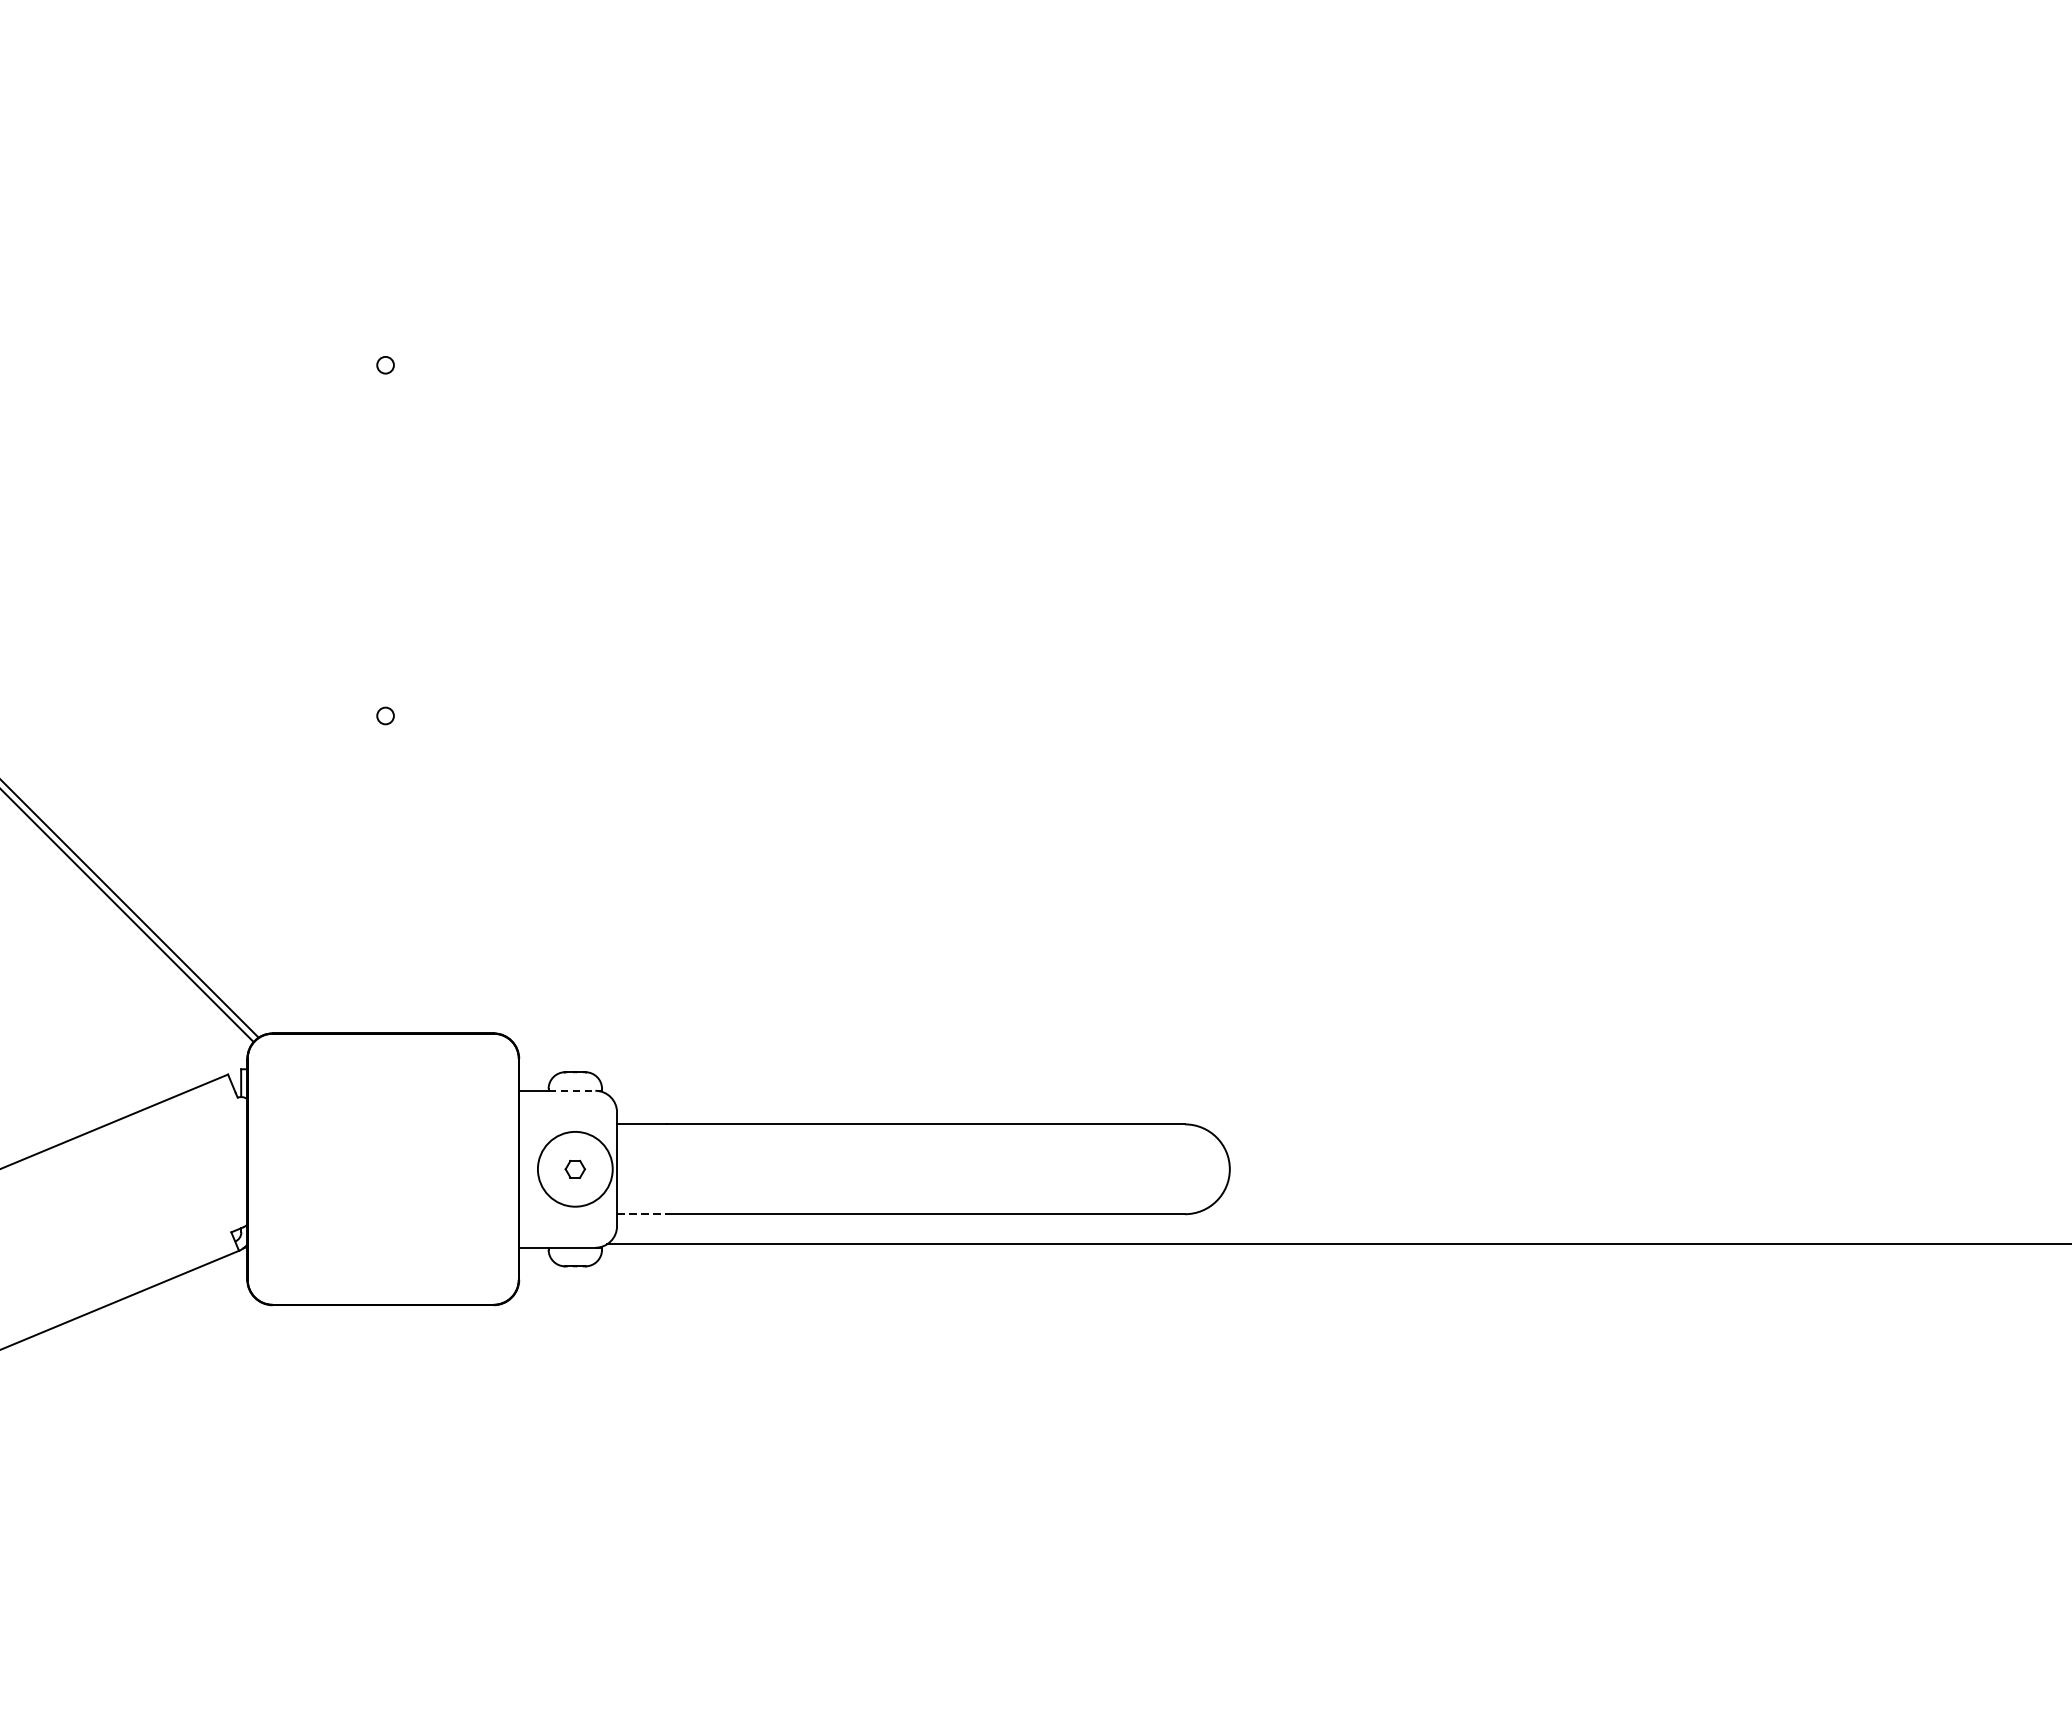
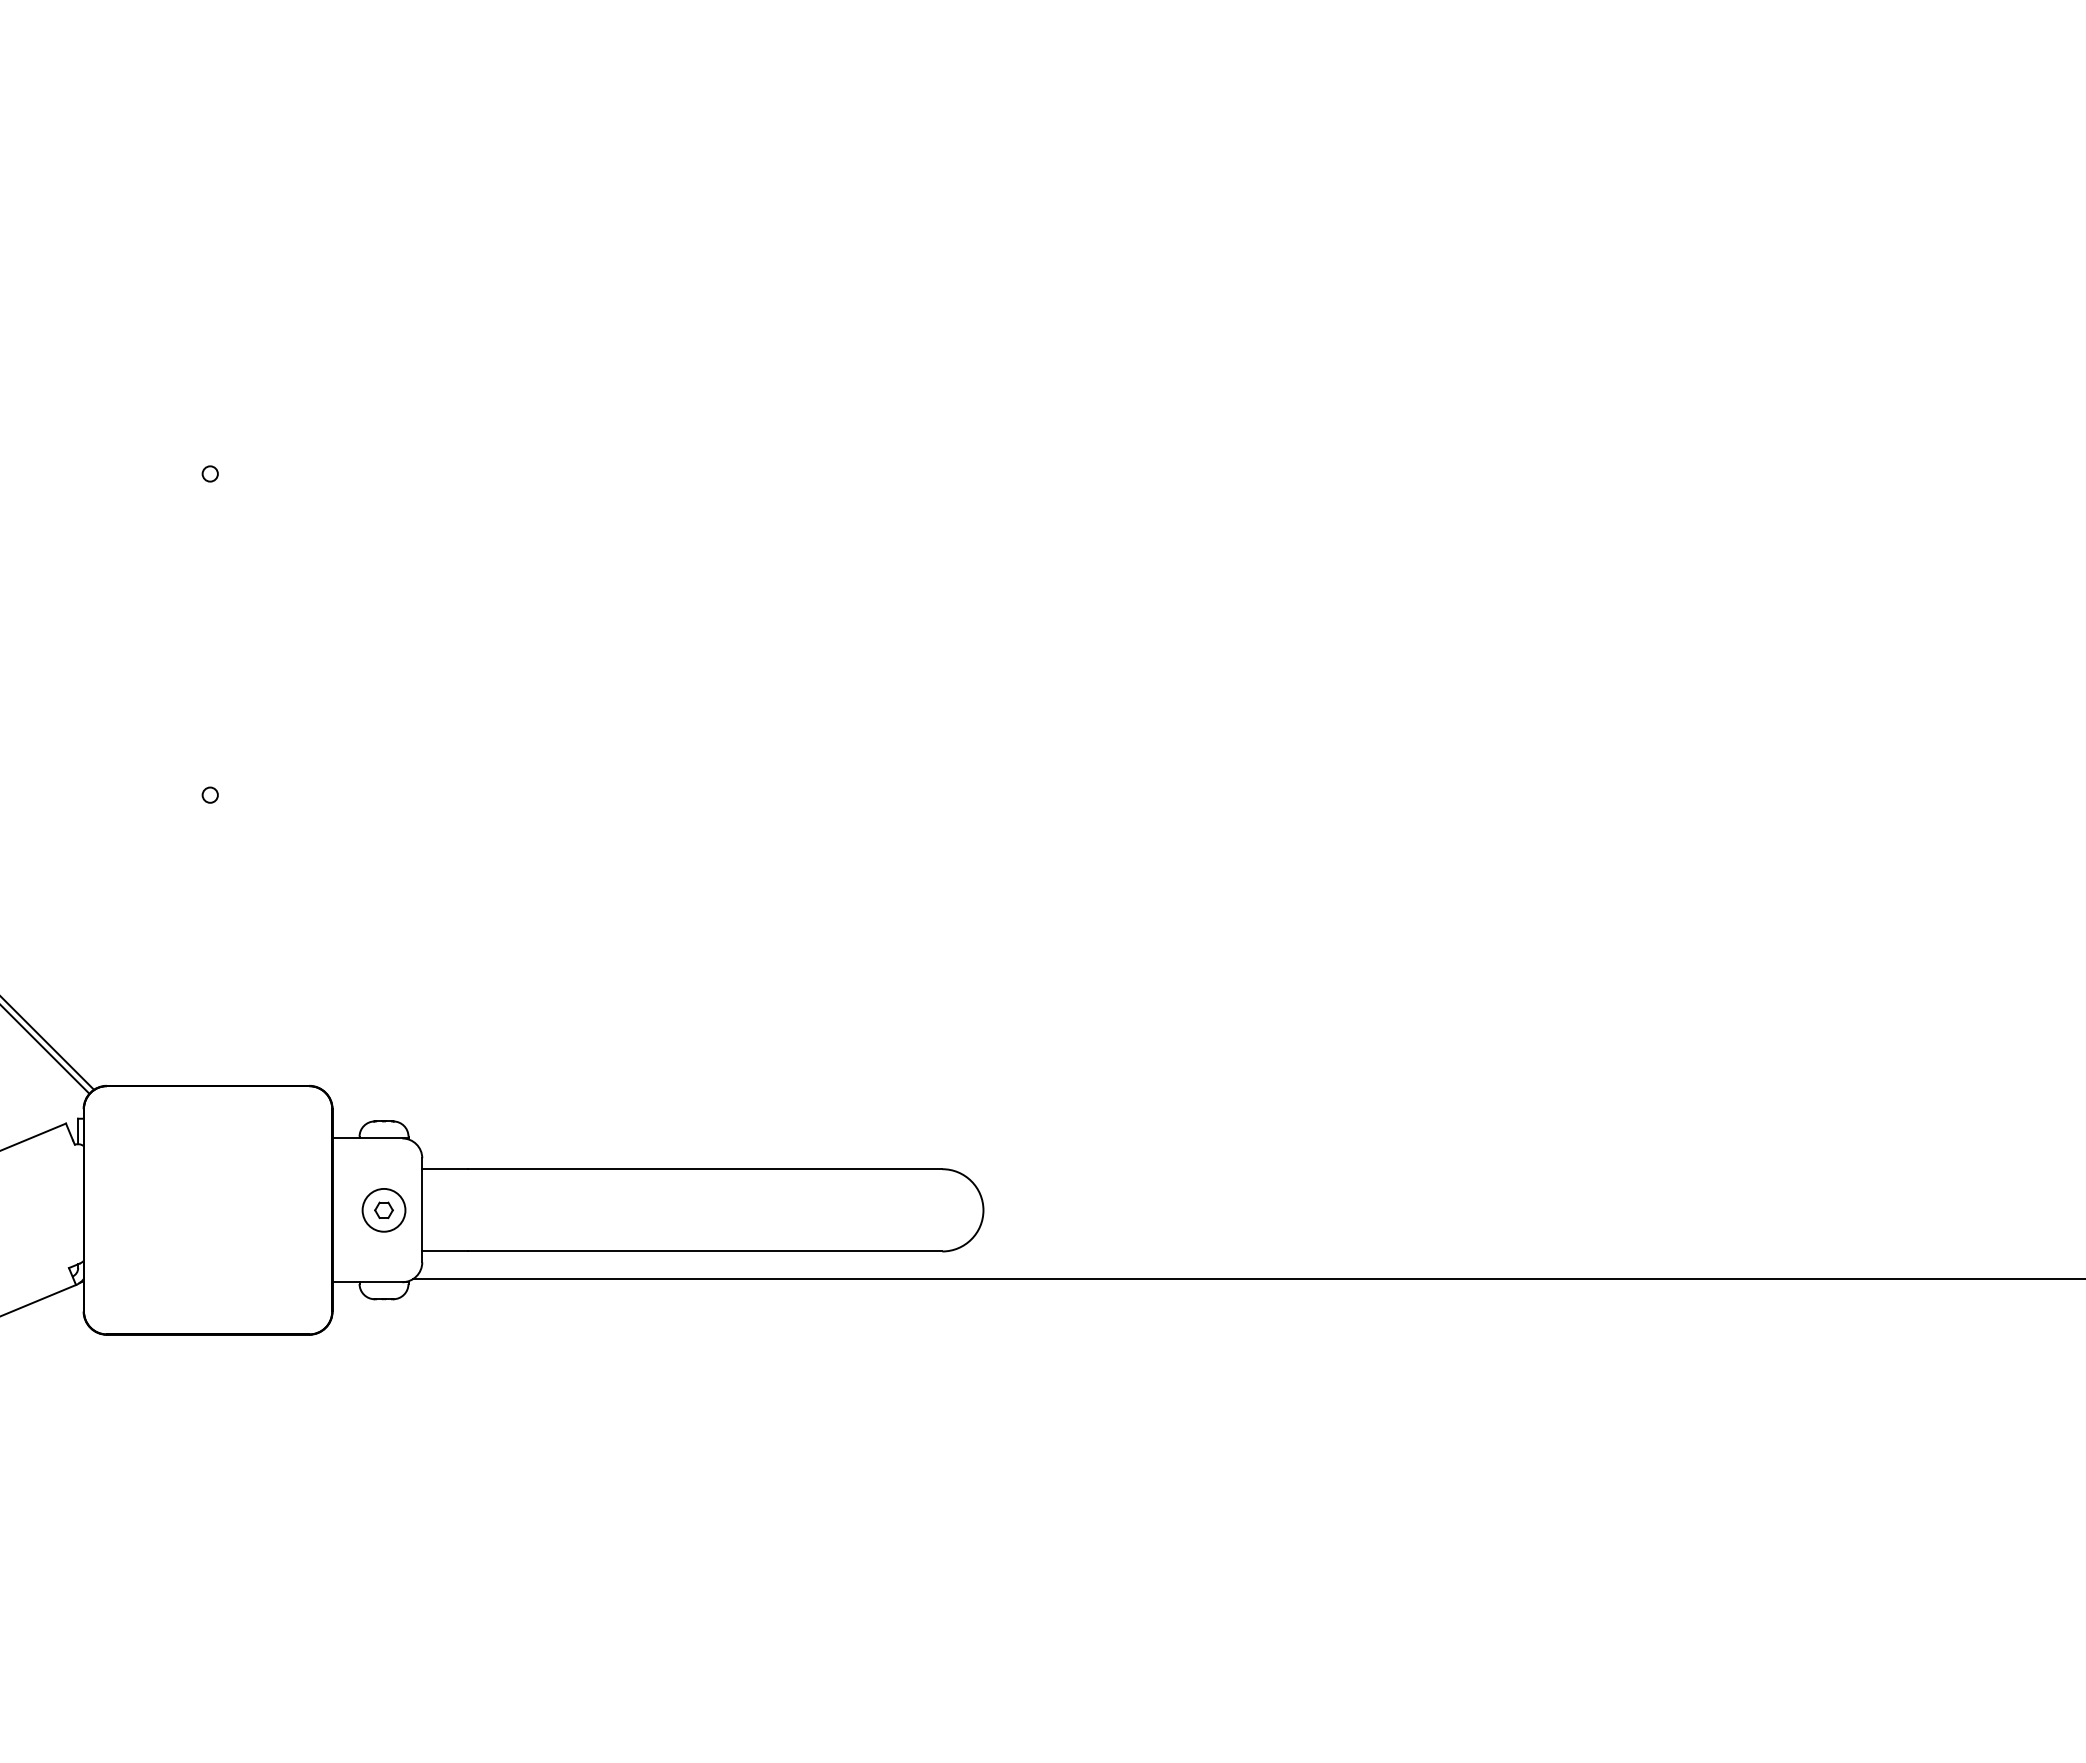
line: (575, 1090) -> (384, 1138), dashed -> solid
circle: (574, 1168) -> (383, 1209), size x0.62
line: (642, 1214) -> (445, 1251), dashed -> solid

